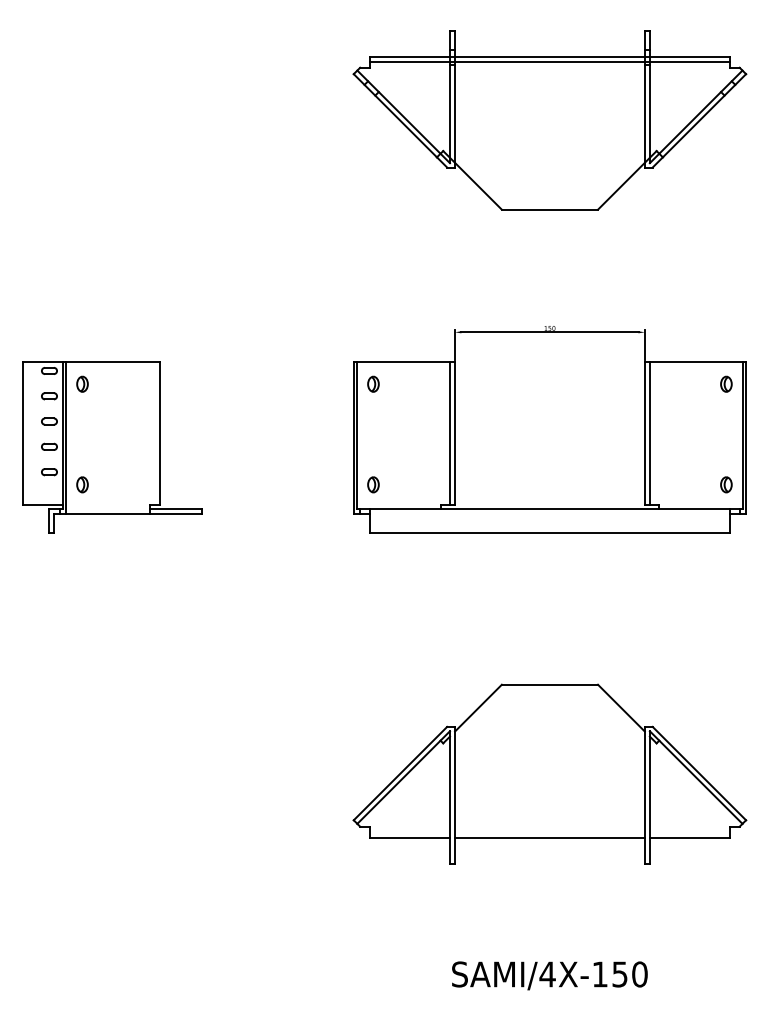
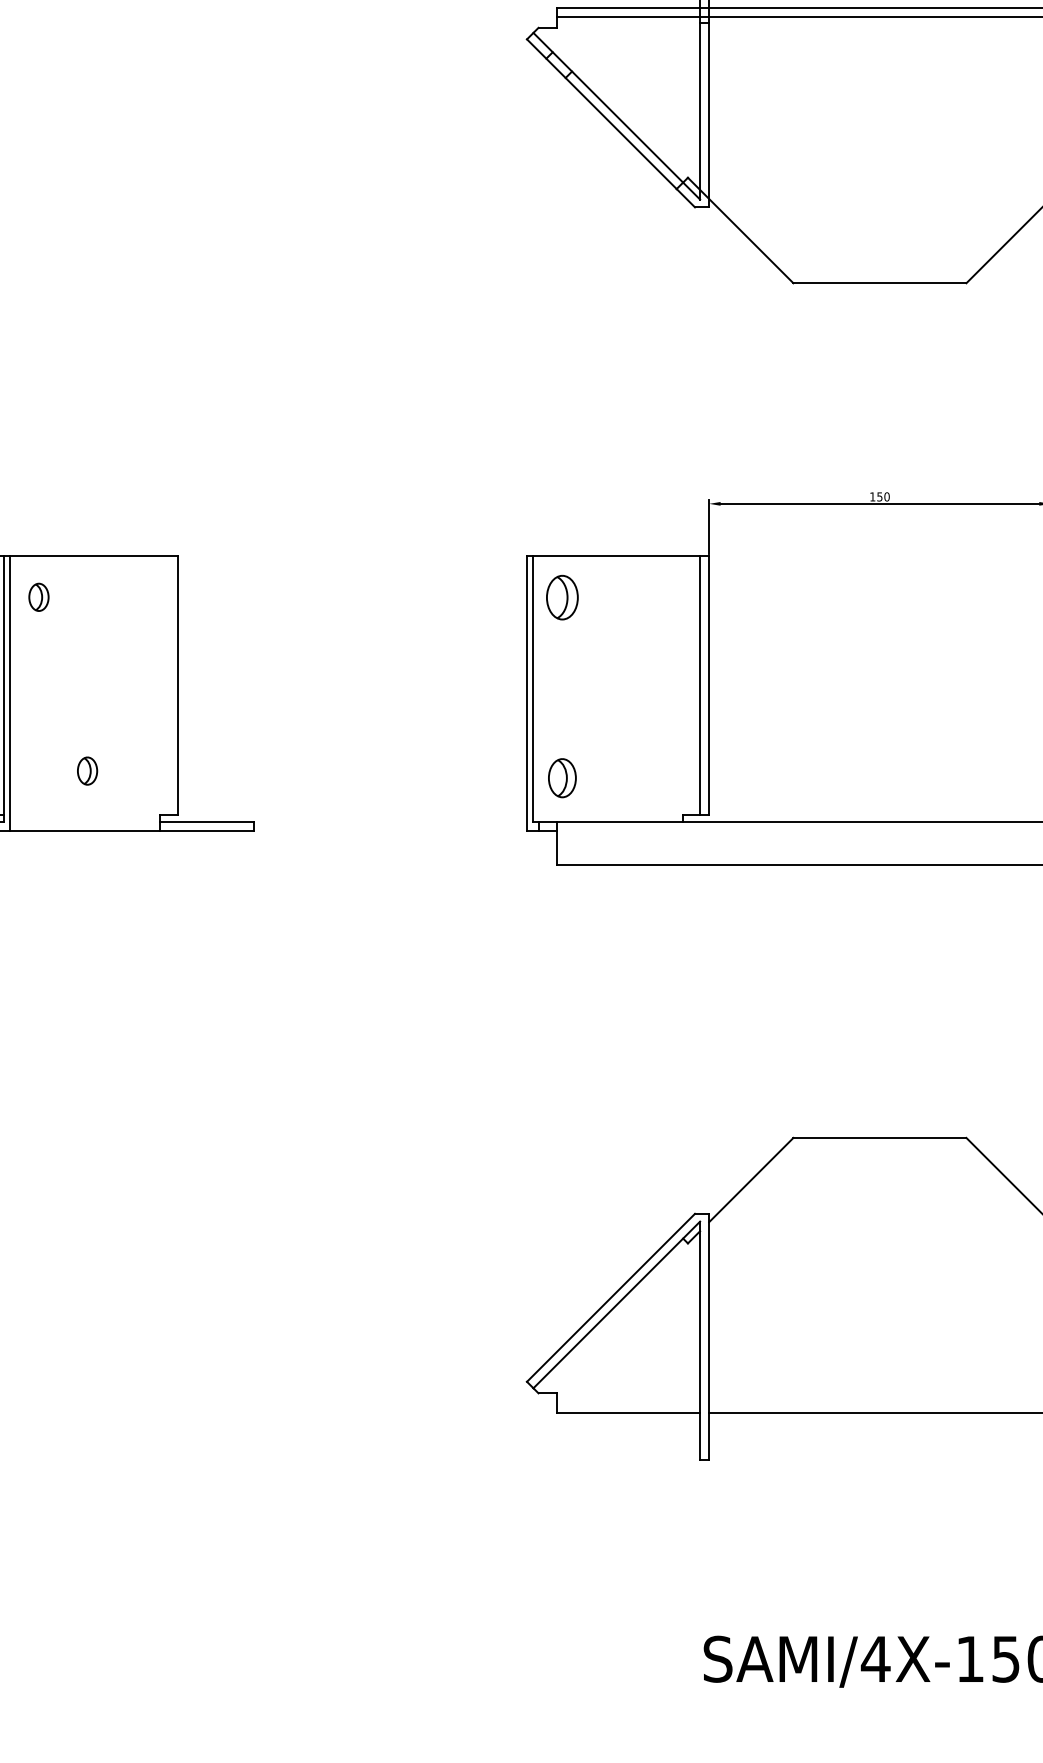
part: (373, 383) -> (562, 595), size x1.6
part: (82, 484) -> (87, 770), moved
part: (373, 484) -> (562, 777), size x1.4

